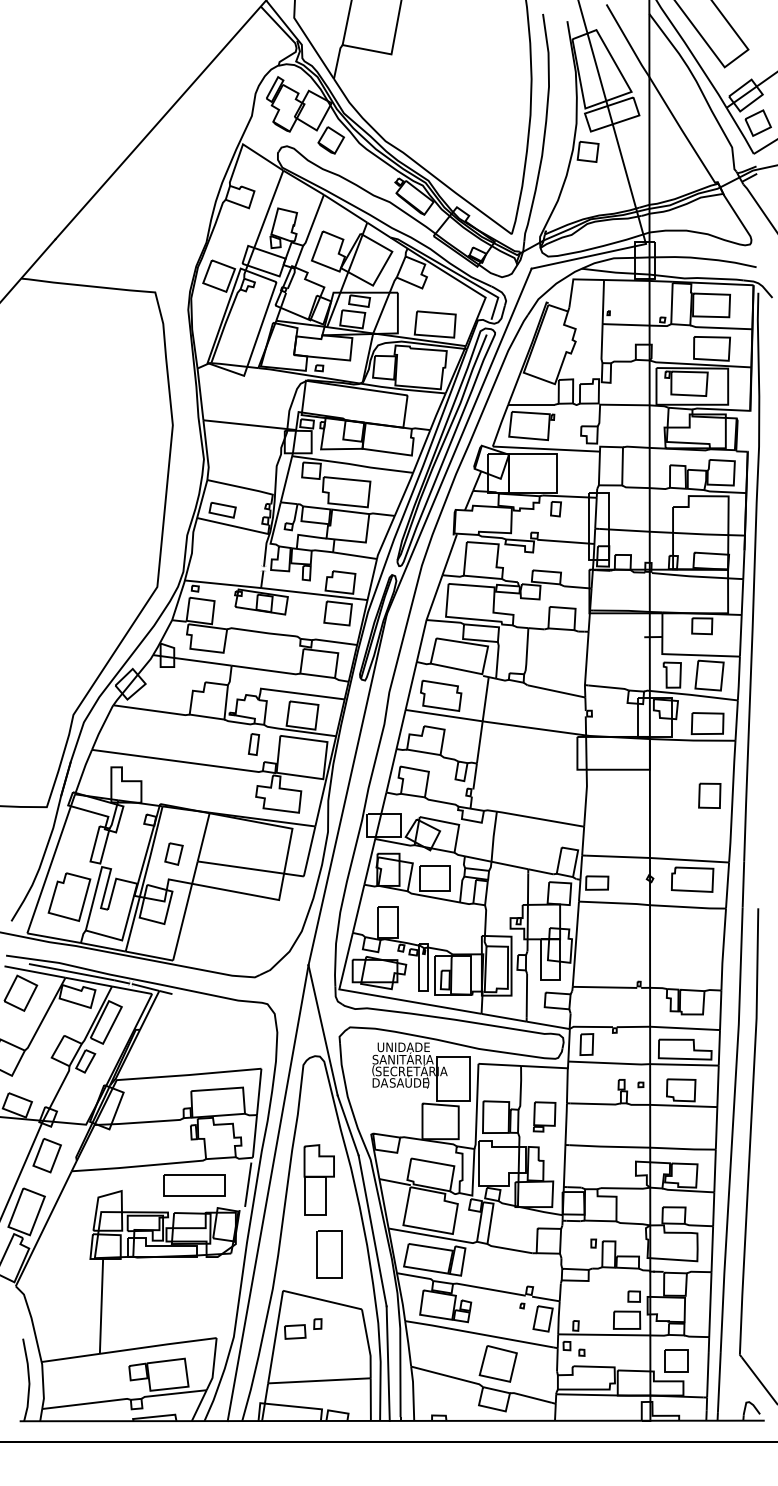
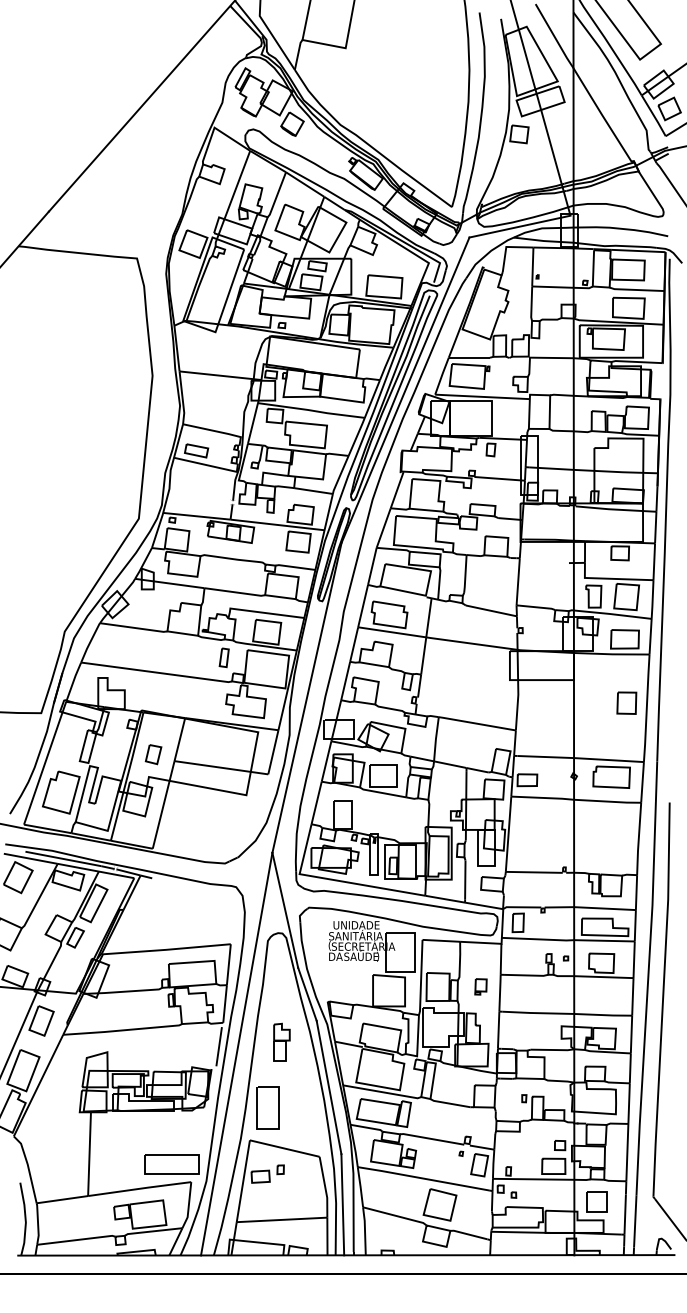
part: (544, 1116) -> (480, 986), size x0.6
part: (318, 1178) -> (281, 1041), size x0.6
part: (194, 1185) -> (171, 1164), moved
line: (317, 1253) -> (257, 1107), moved

